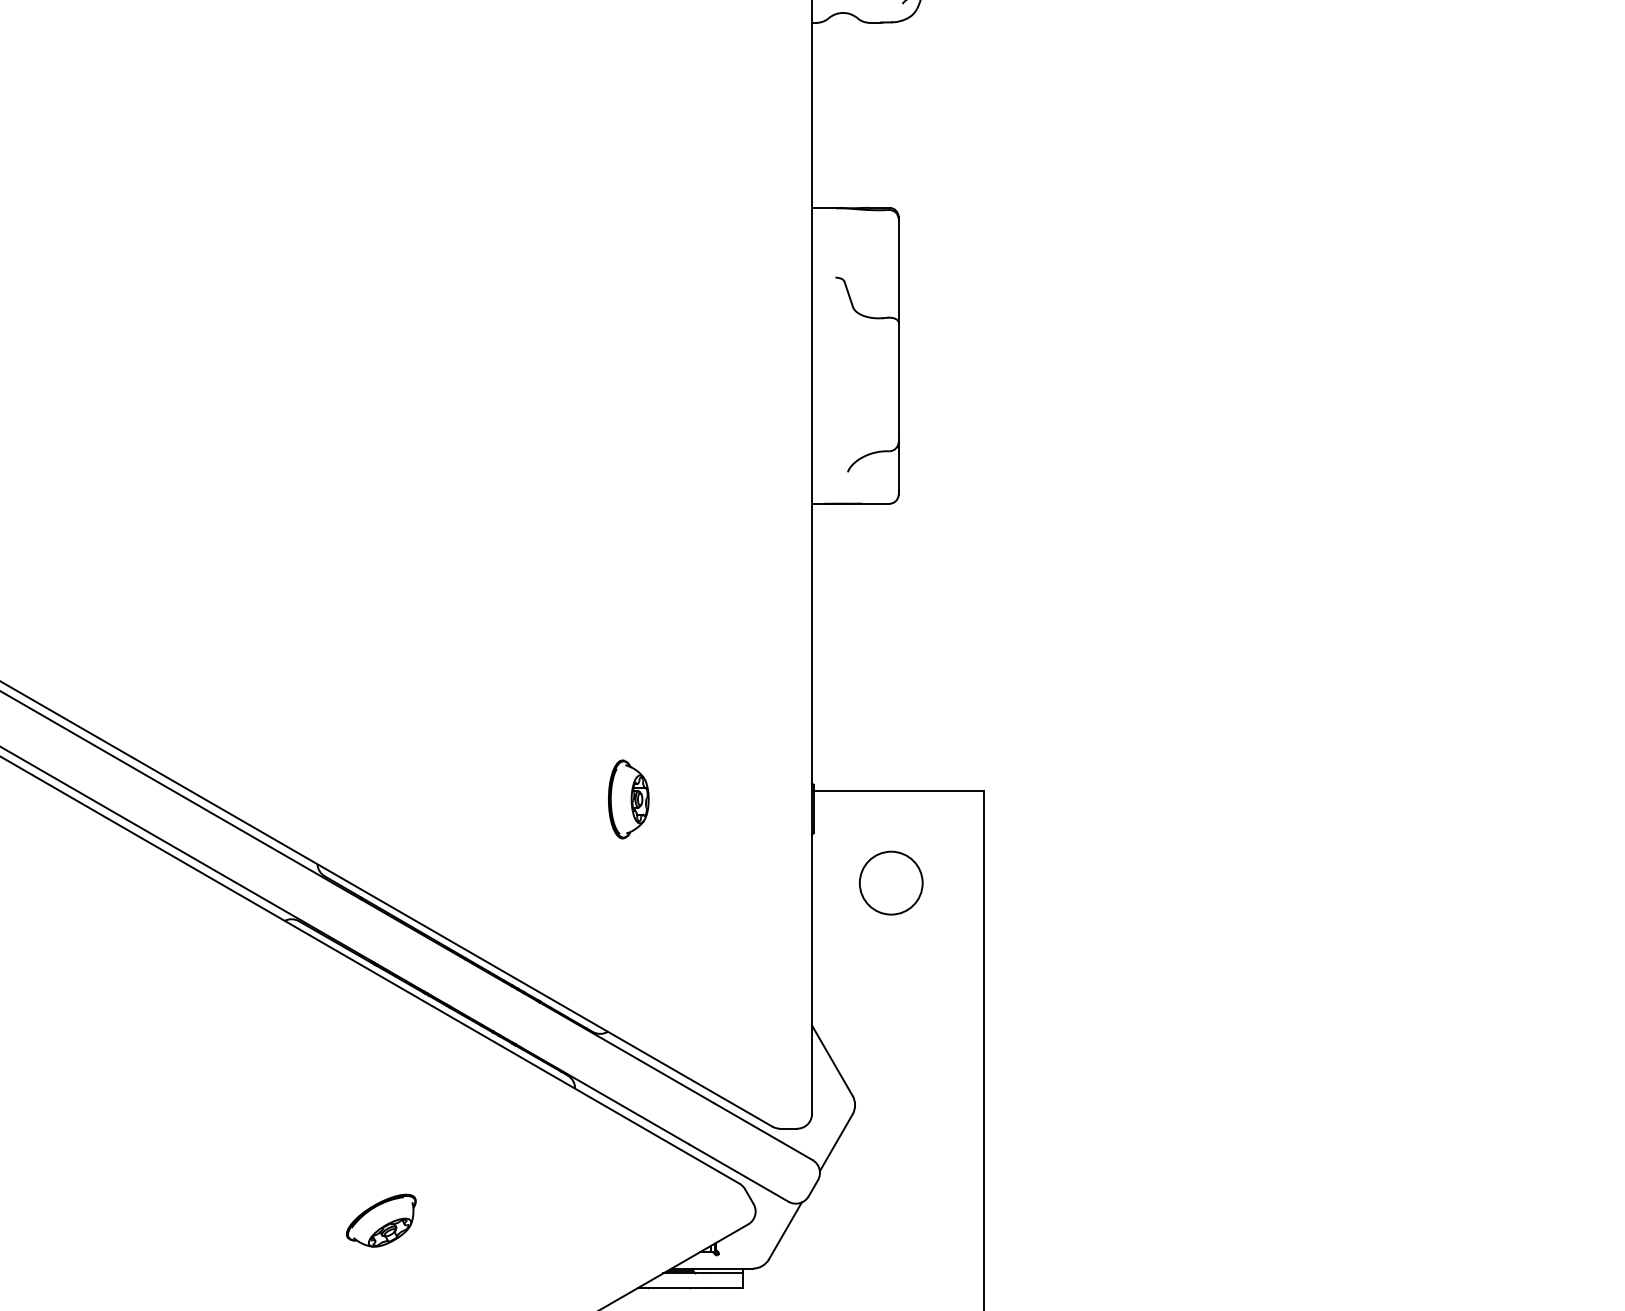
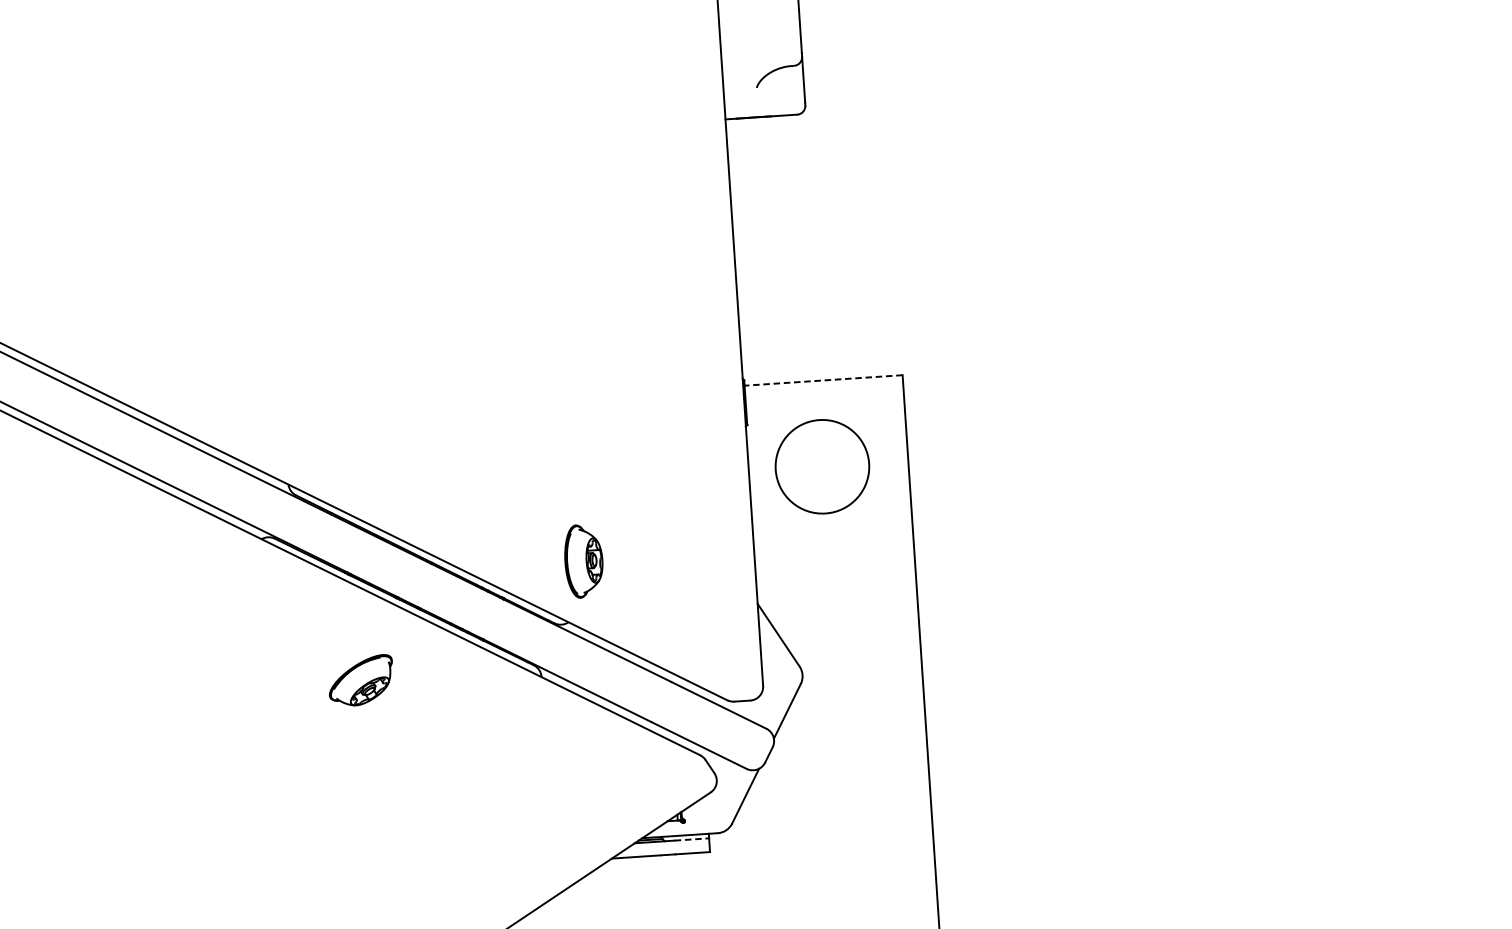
line: (898, 790) -> (823, 380), solid -> dashed
part: (628, 799) -> (583, 561), moved
circle: (890, 882) -> (821, 466), size x1.6
part: (380, 1220) -> (360, 680), moved
line: (725, 1273) -> (692, 839), solid -> dashed

